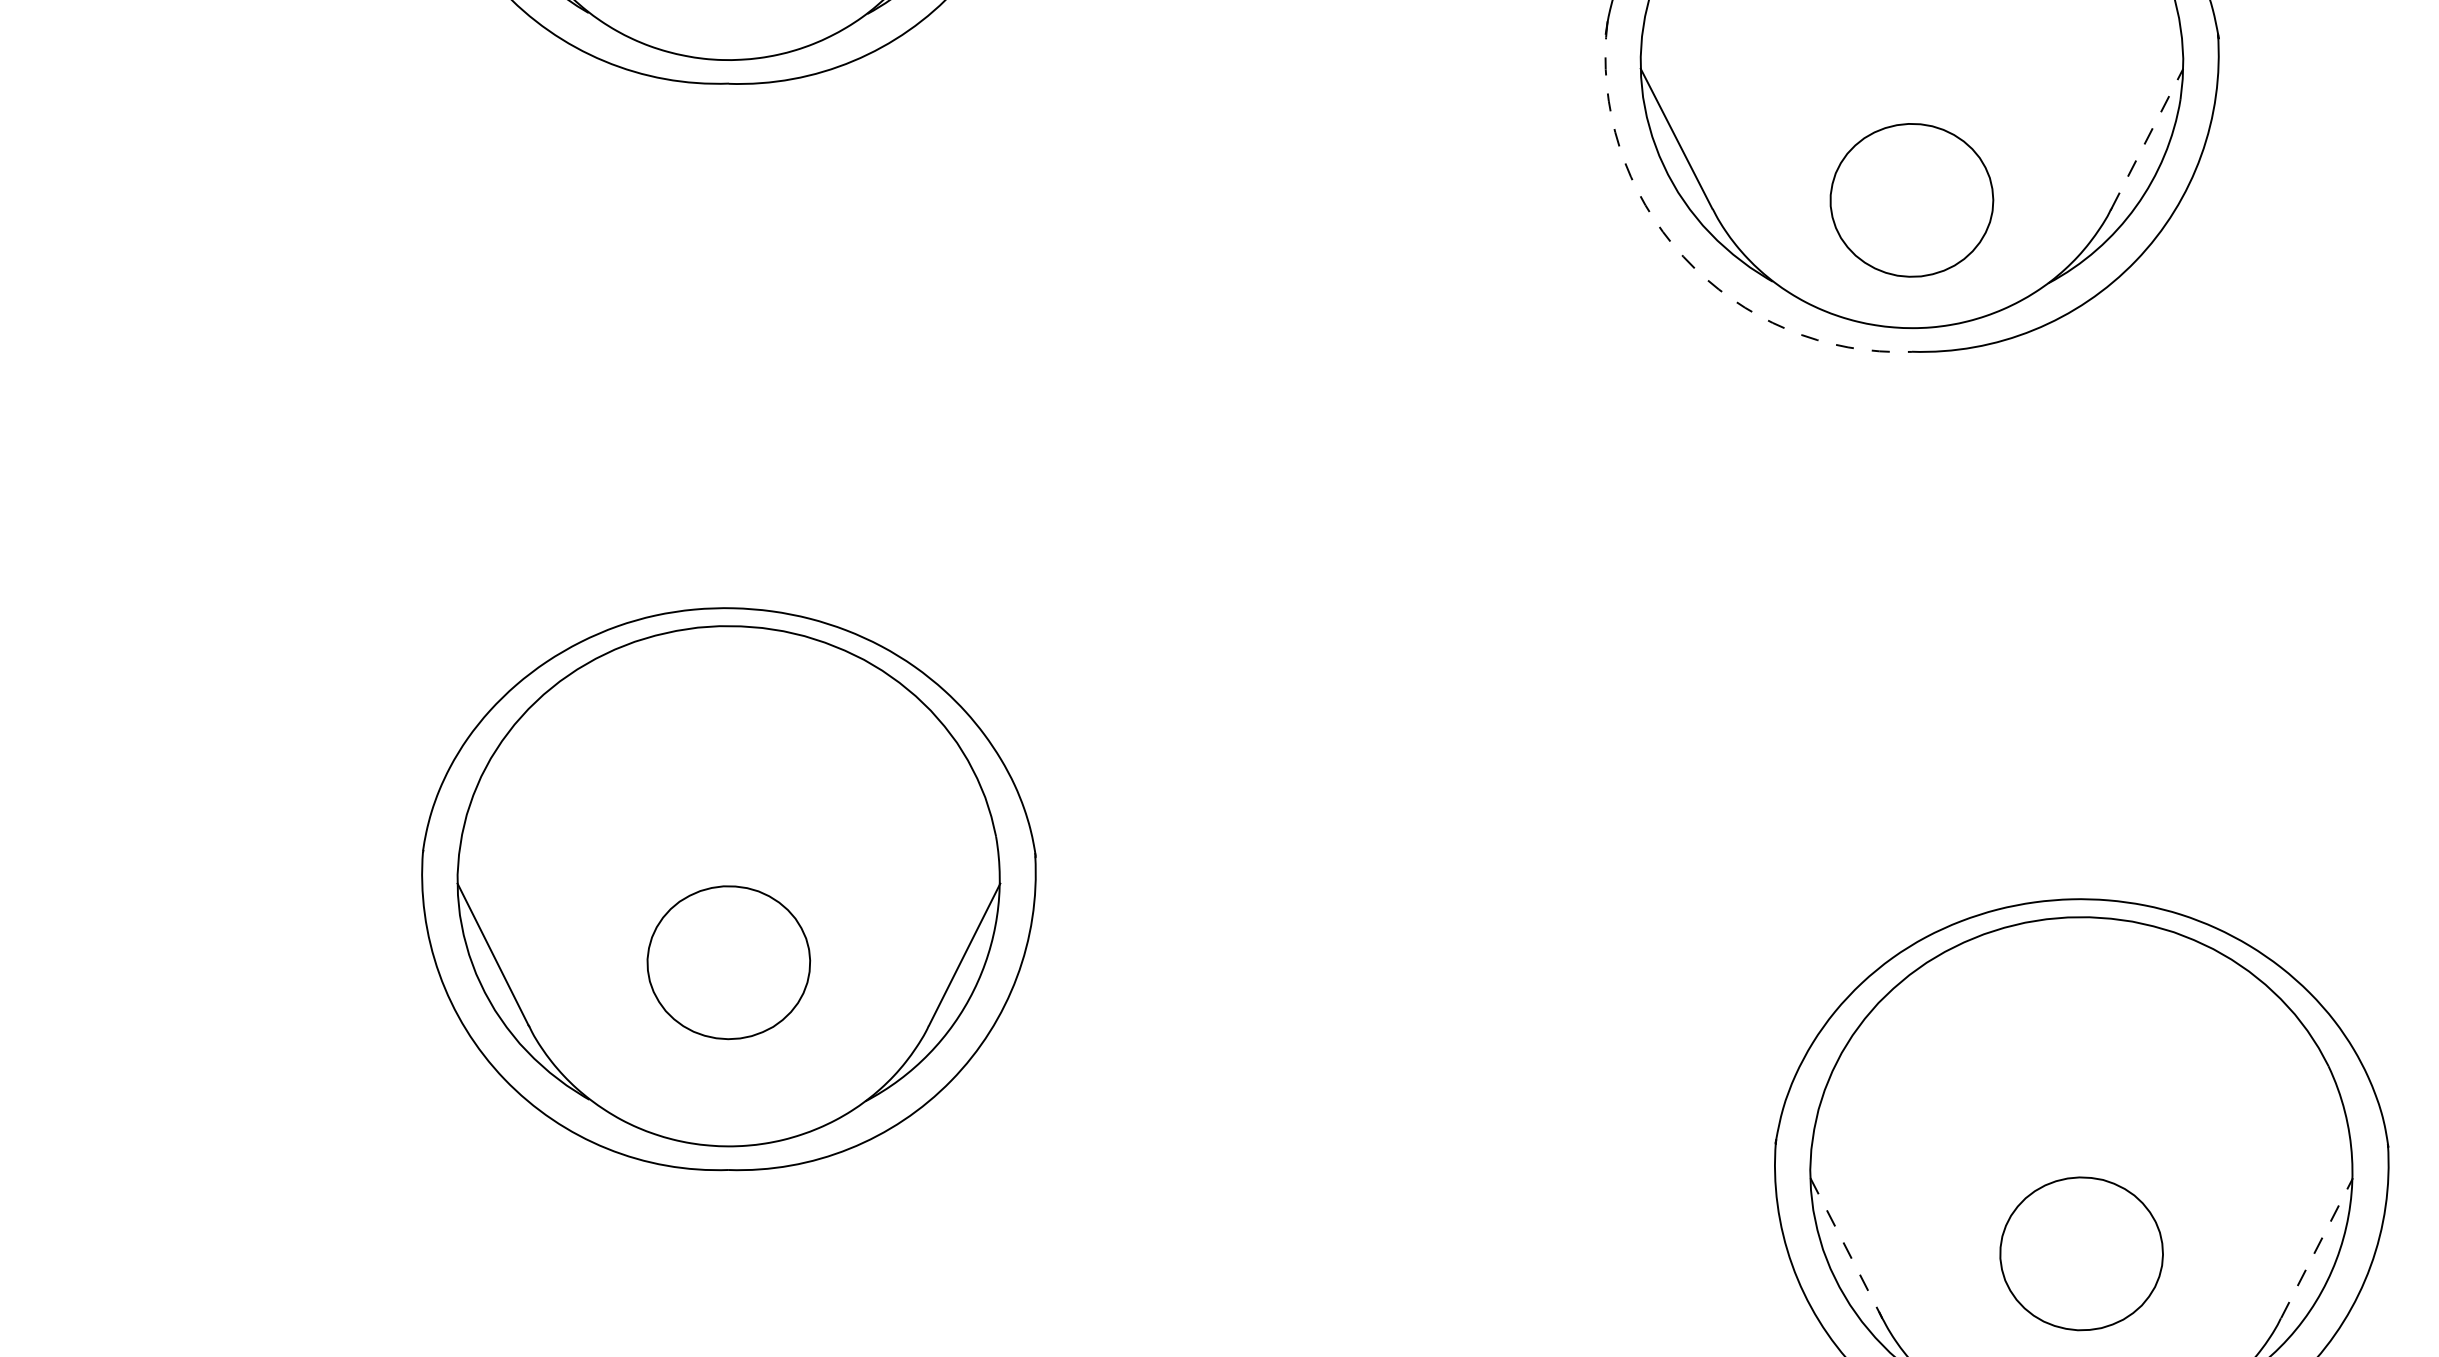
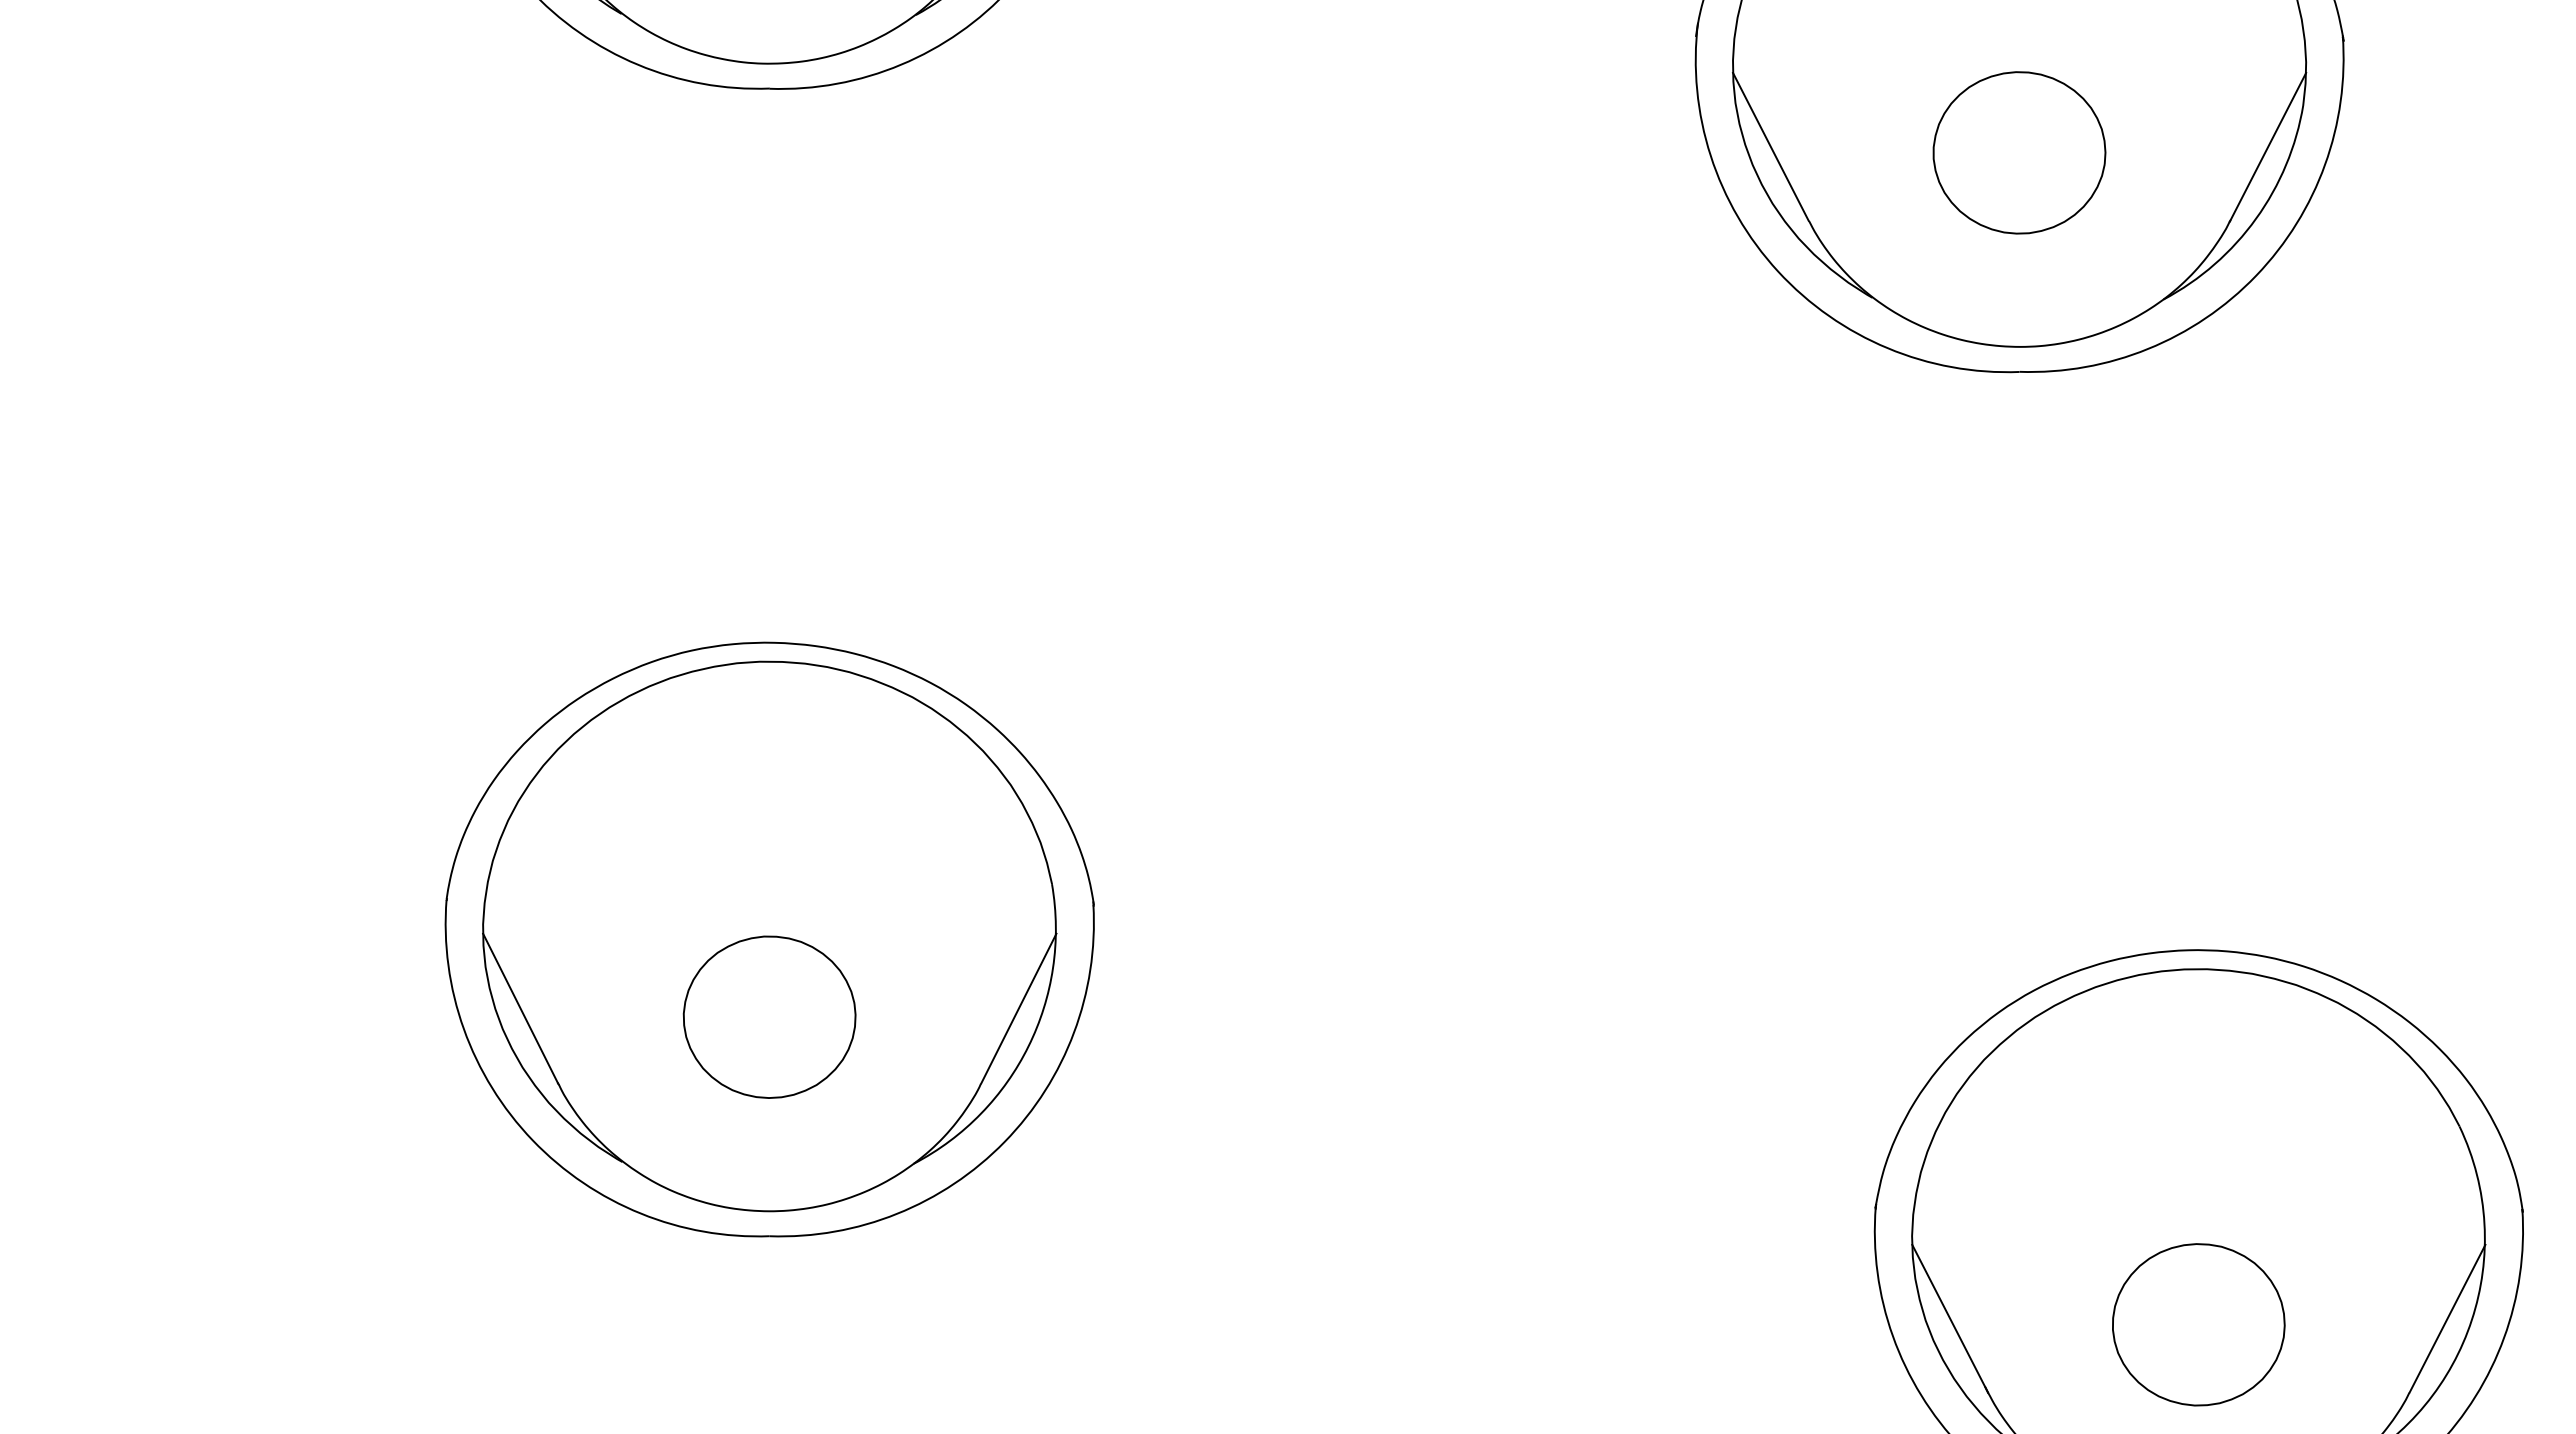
line: (2147, 138) -> (2268, 146), dashed -> solid
part: (1911, 199) -> (2019, 152), moved
arc: (1683, 256) -> (1778, 271), dashed -> solid
line: (2317, 1247) -> (2447, 1318), dashed -> solid
line: (1846, 1248) -> (1950, 1319), dashed -> solid

